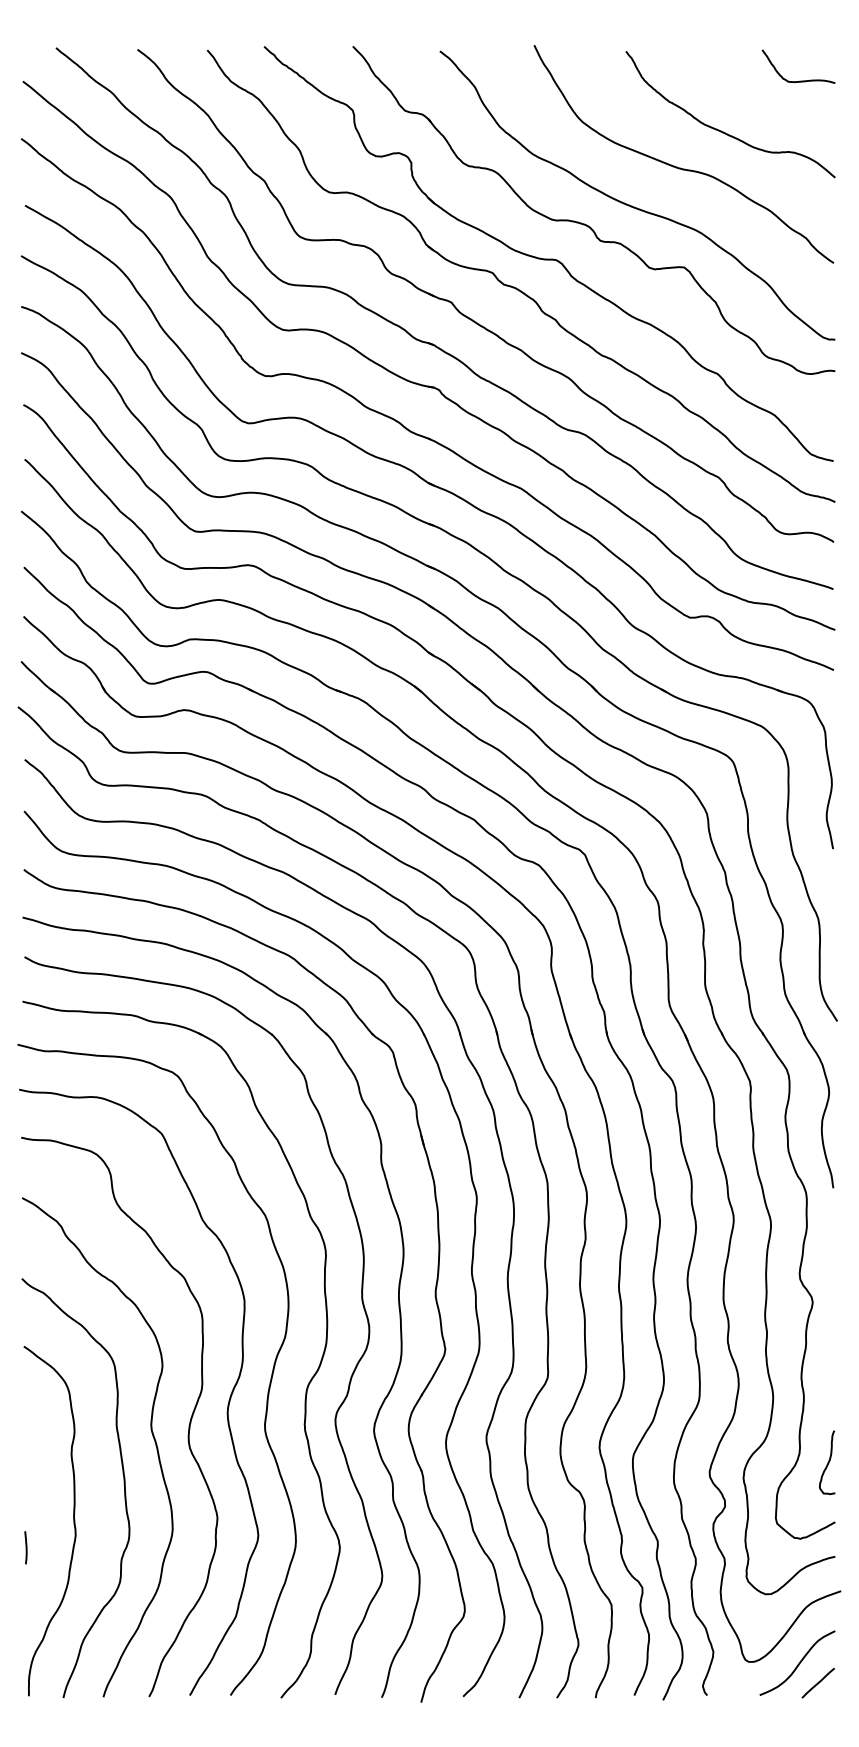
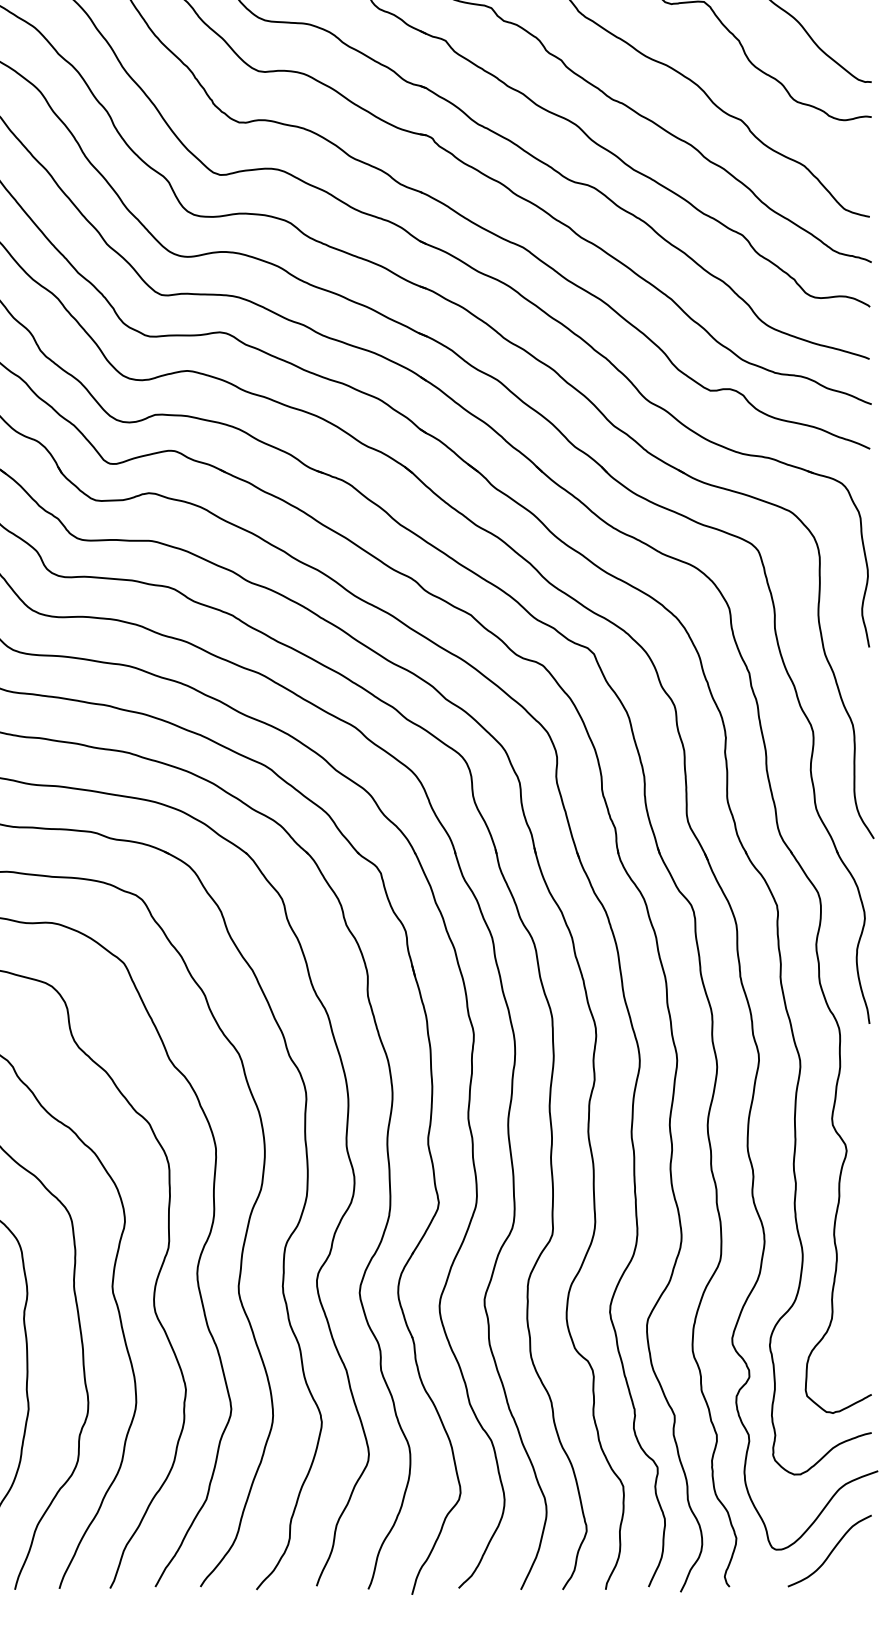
curve: (827, 1462) -> (863, 1328), removed
line: (817, 1683) -> (851, 1573), removed

